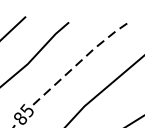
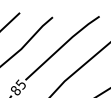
line: (82, 59) -> (63, 45), dashed -> solid

